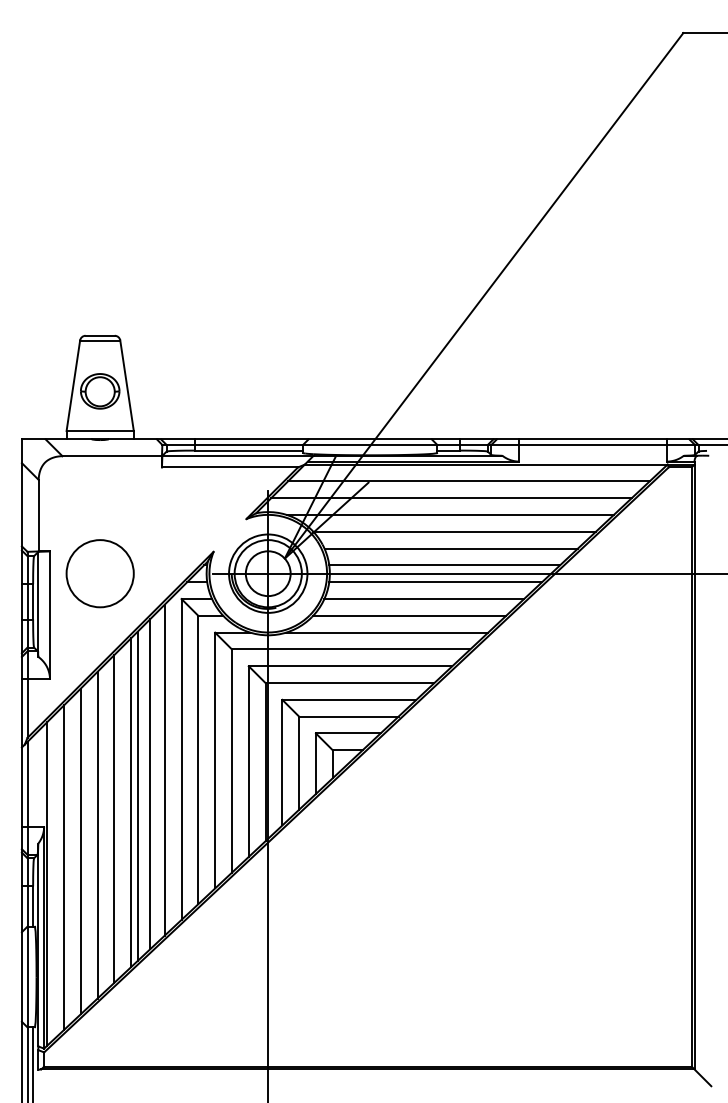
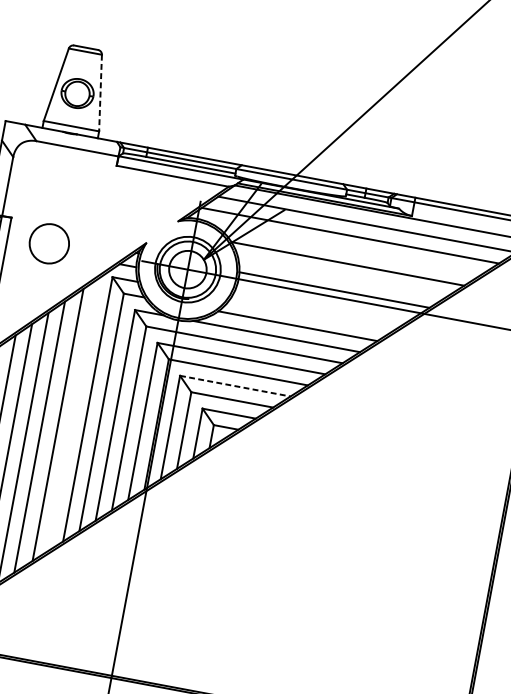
line: (127, 385) -> (100, 92), solid -> dashed
line: (450, 515) -> (347, 249), removed
line: (450, 548) -> (341, 277), removed
part: (99, 573) -> (48, 243), size x0.7
line: (435, 582) -> (324, 302), removed
line: (424, 599) -> (312, 315), removed
line: (349, 699) -> (235, 385), solid -> dashed
line: (164, 769) -> (72, 414), removed
line: (137, 796) -> (45, 433), removed

